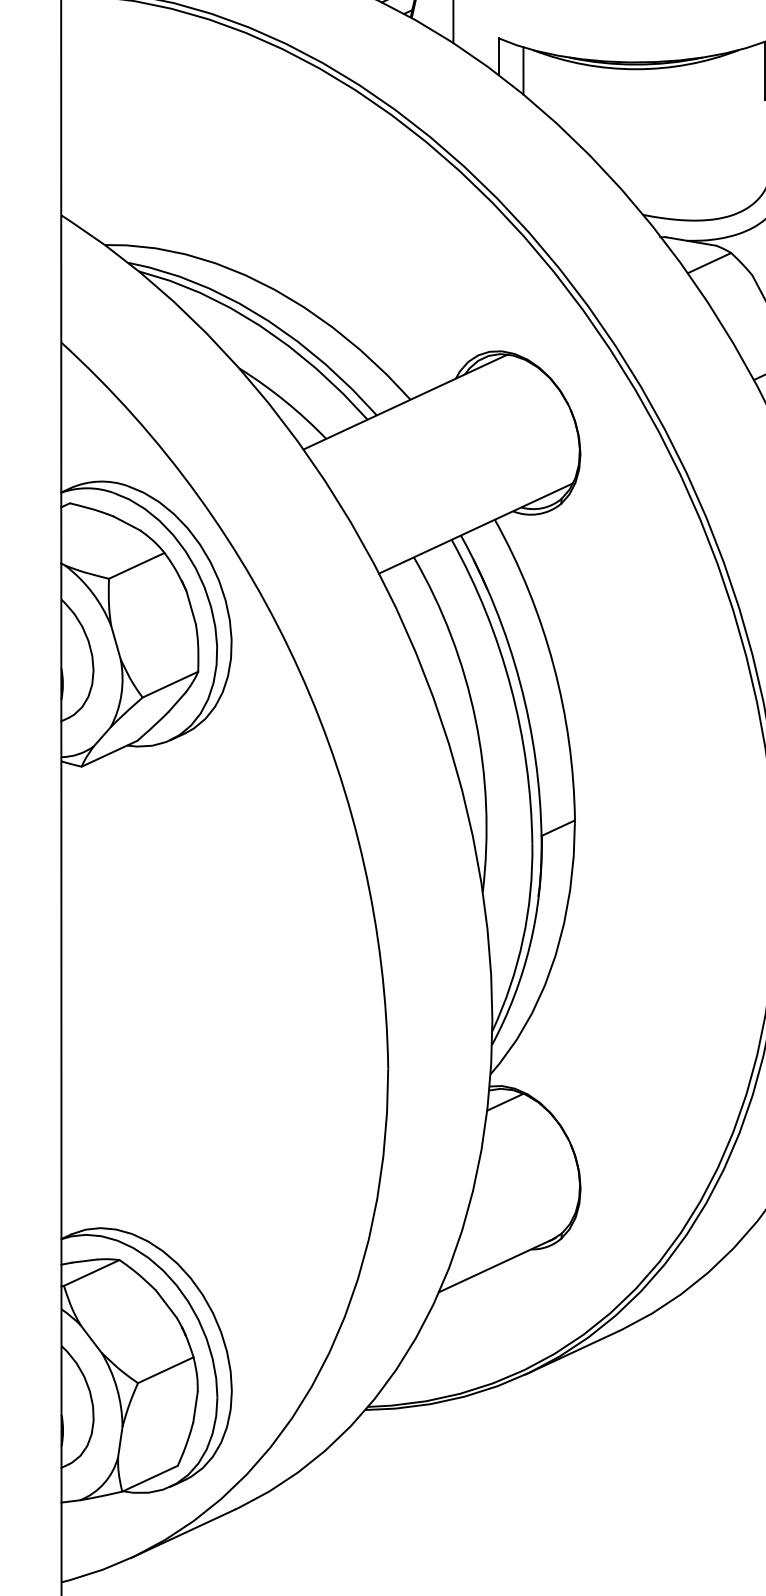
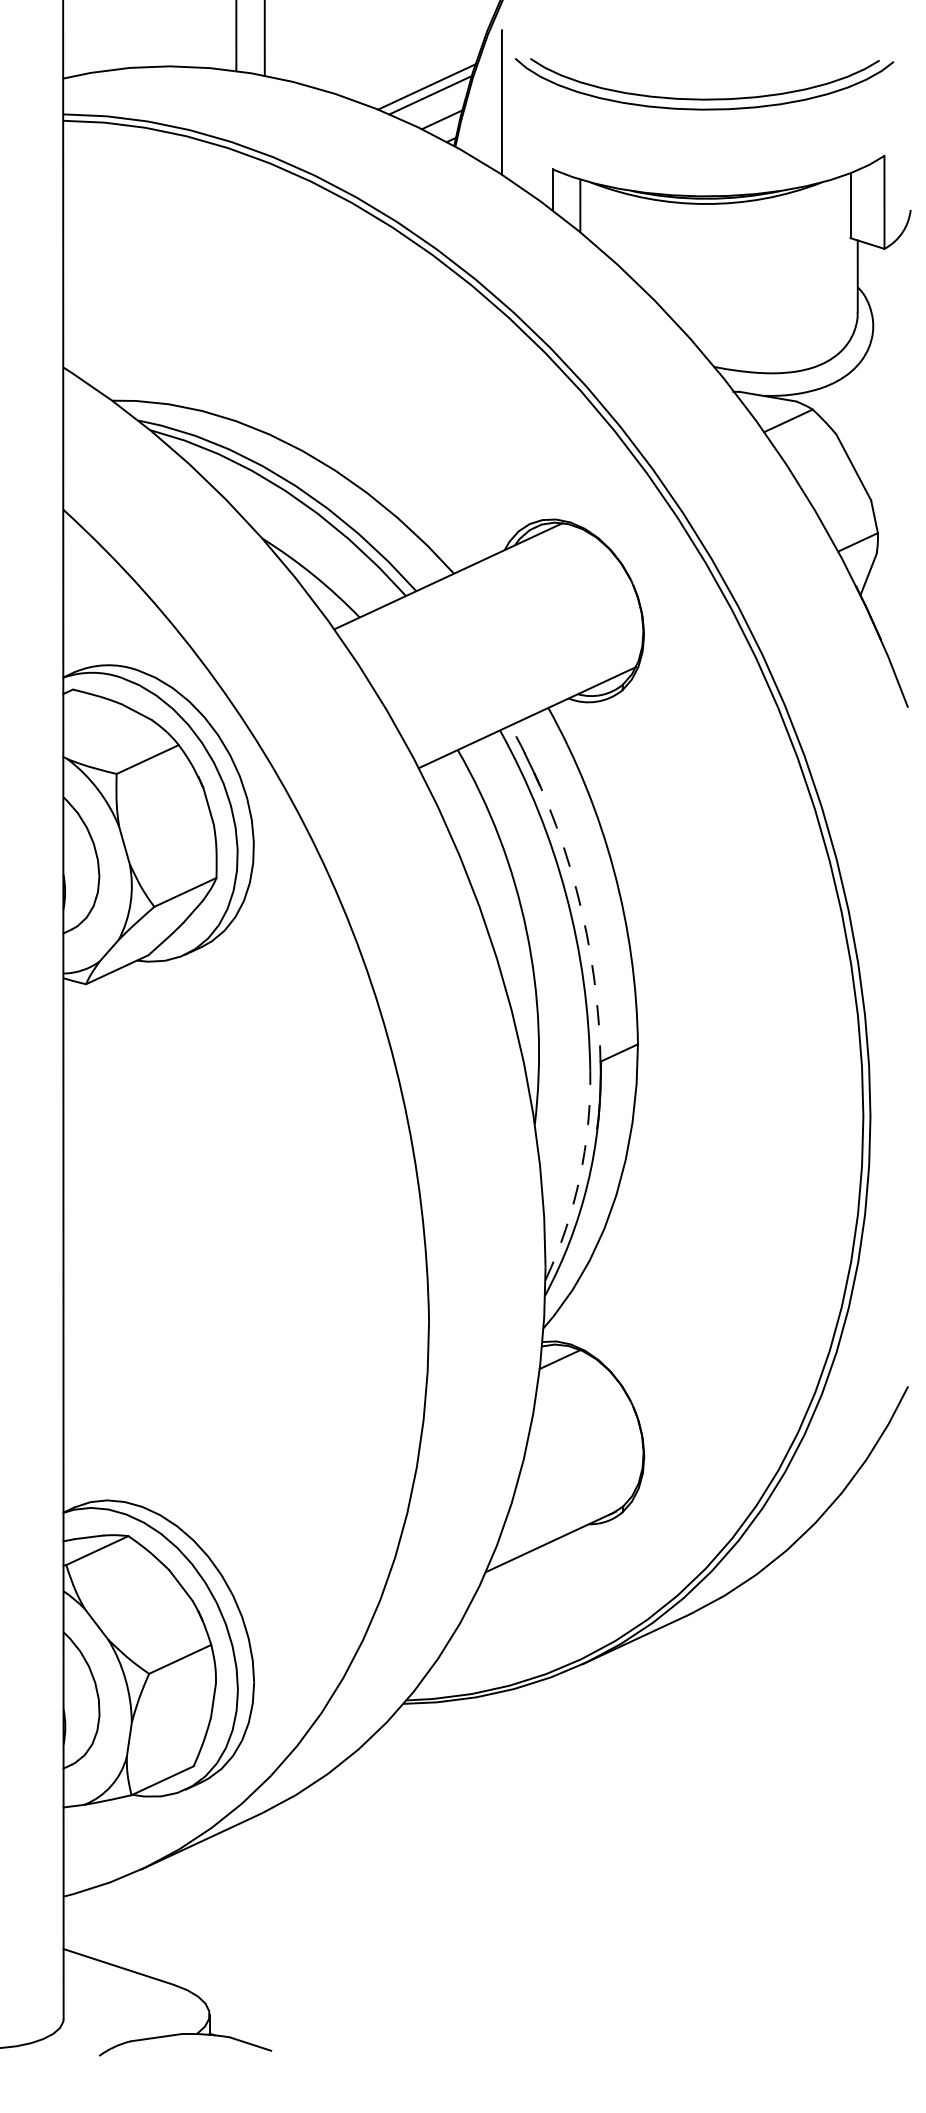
arc: (520, 682) -> (576, 890), solid -> dashed
arc: (522, 939) -> (579, 1177), solid -> dashed

